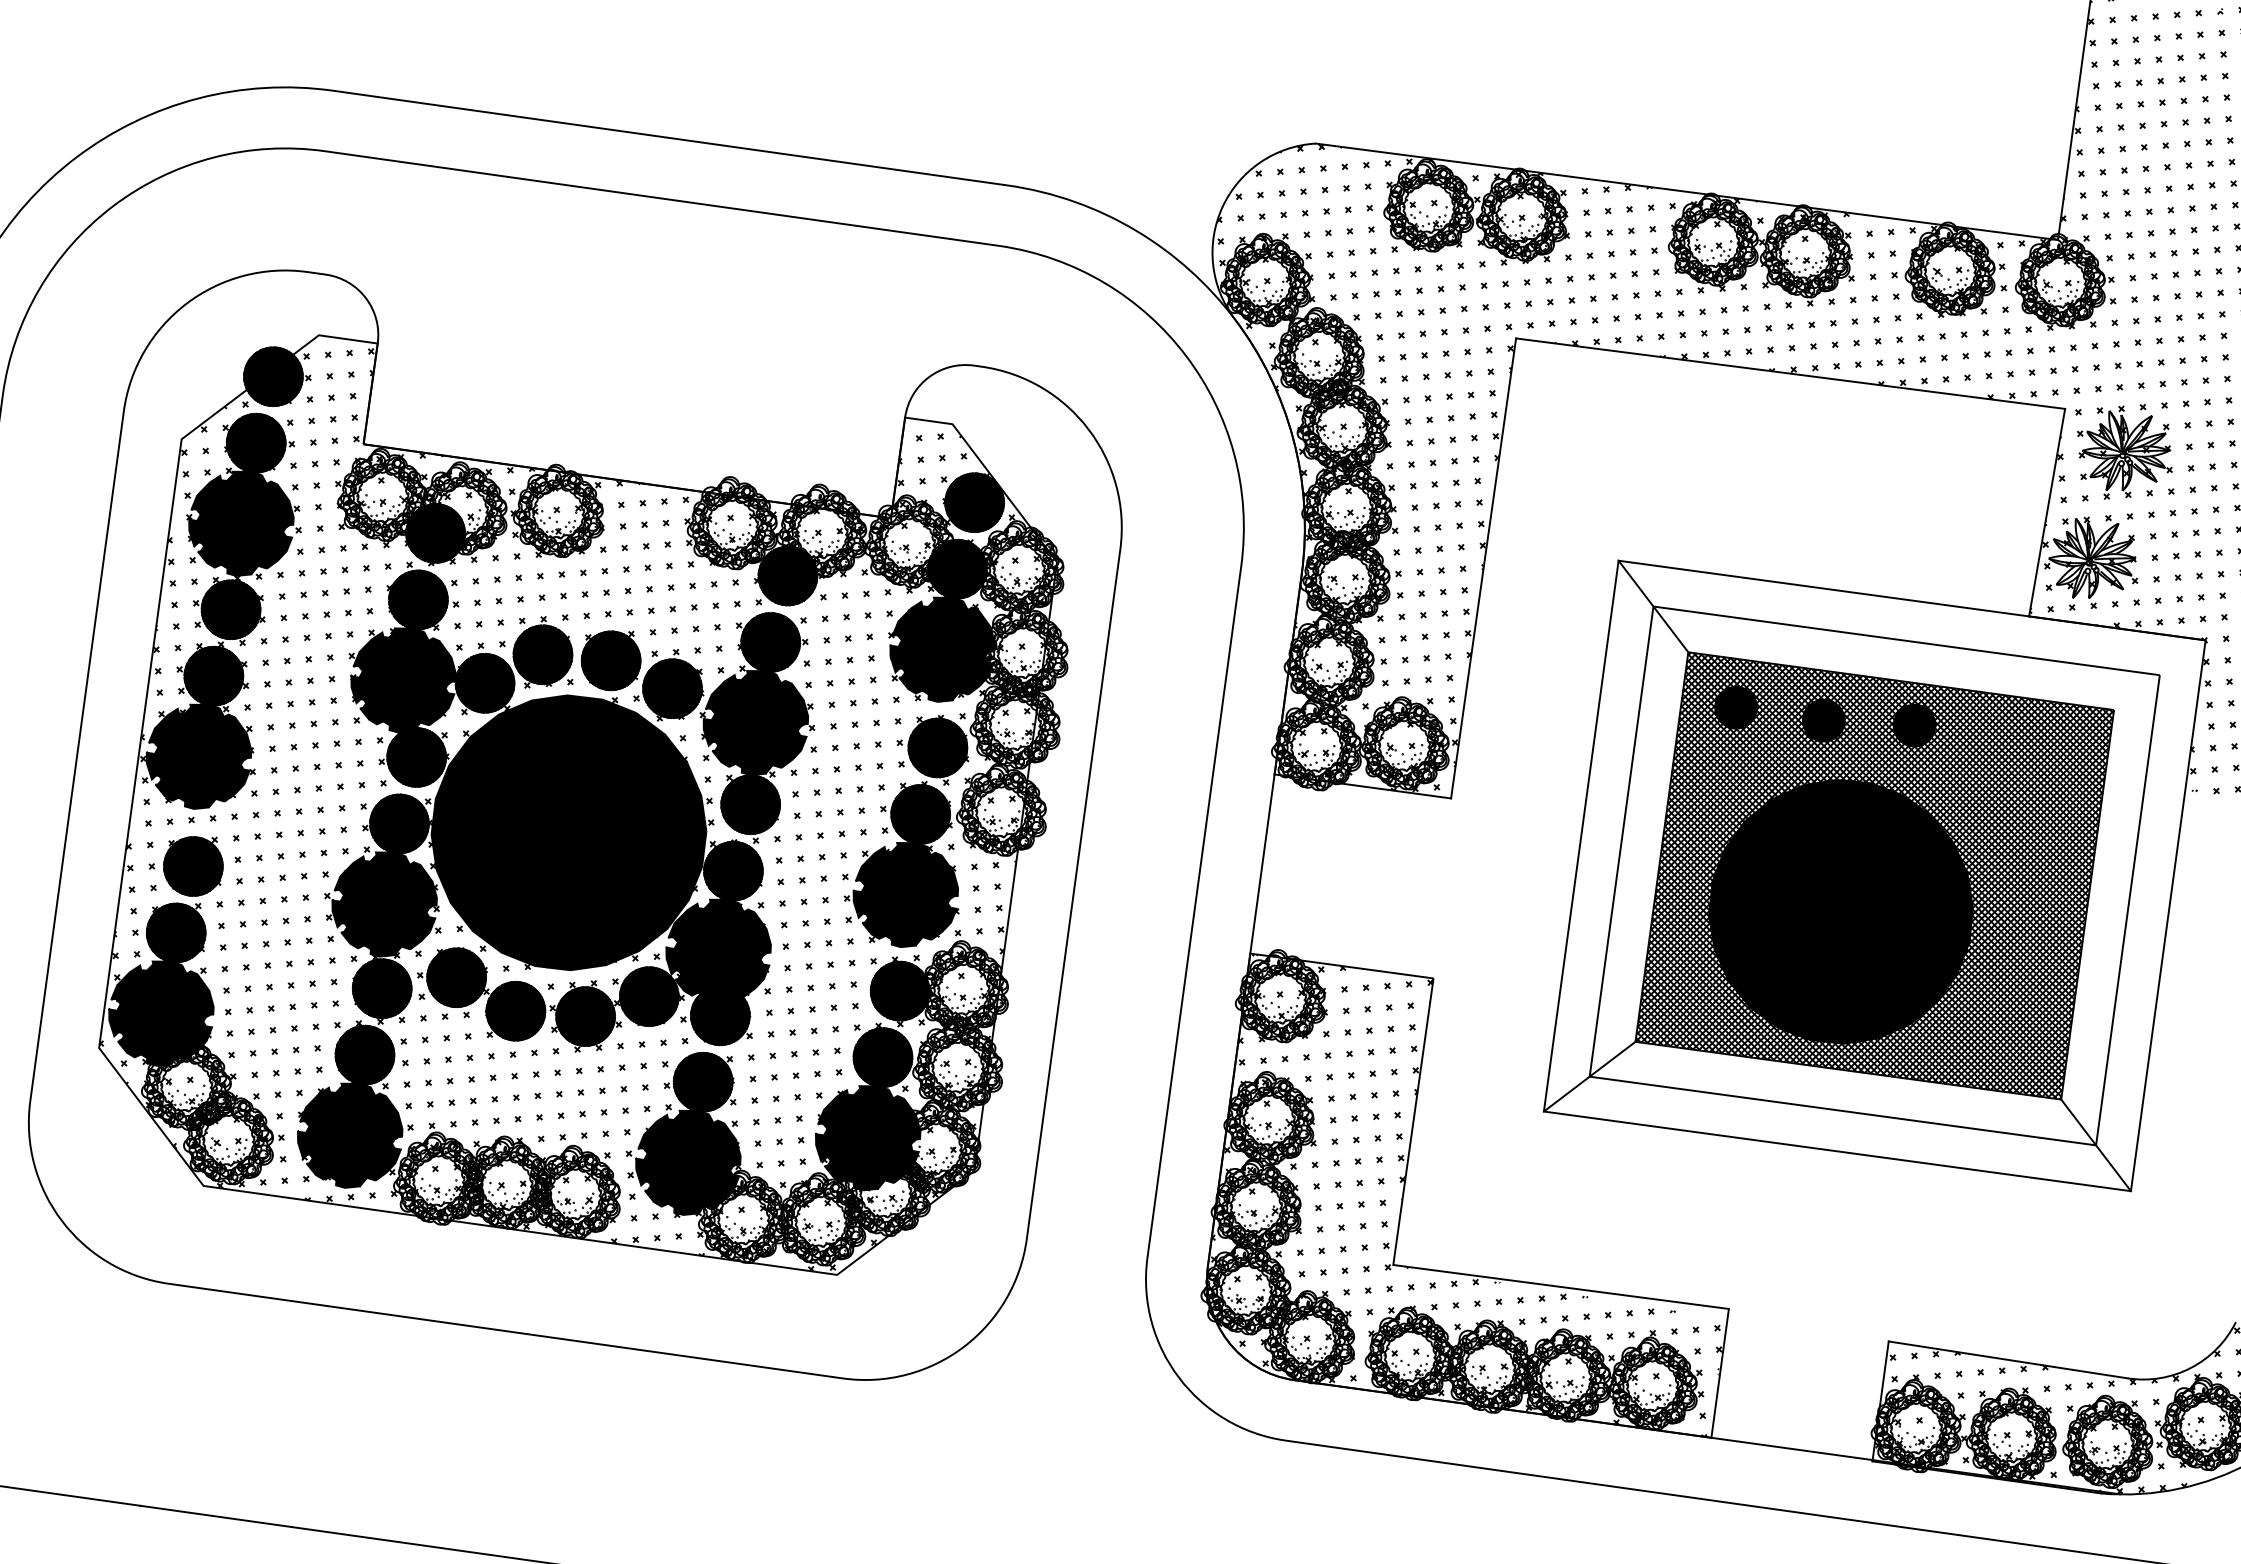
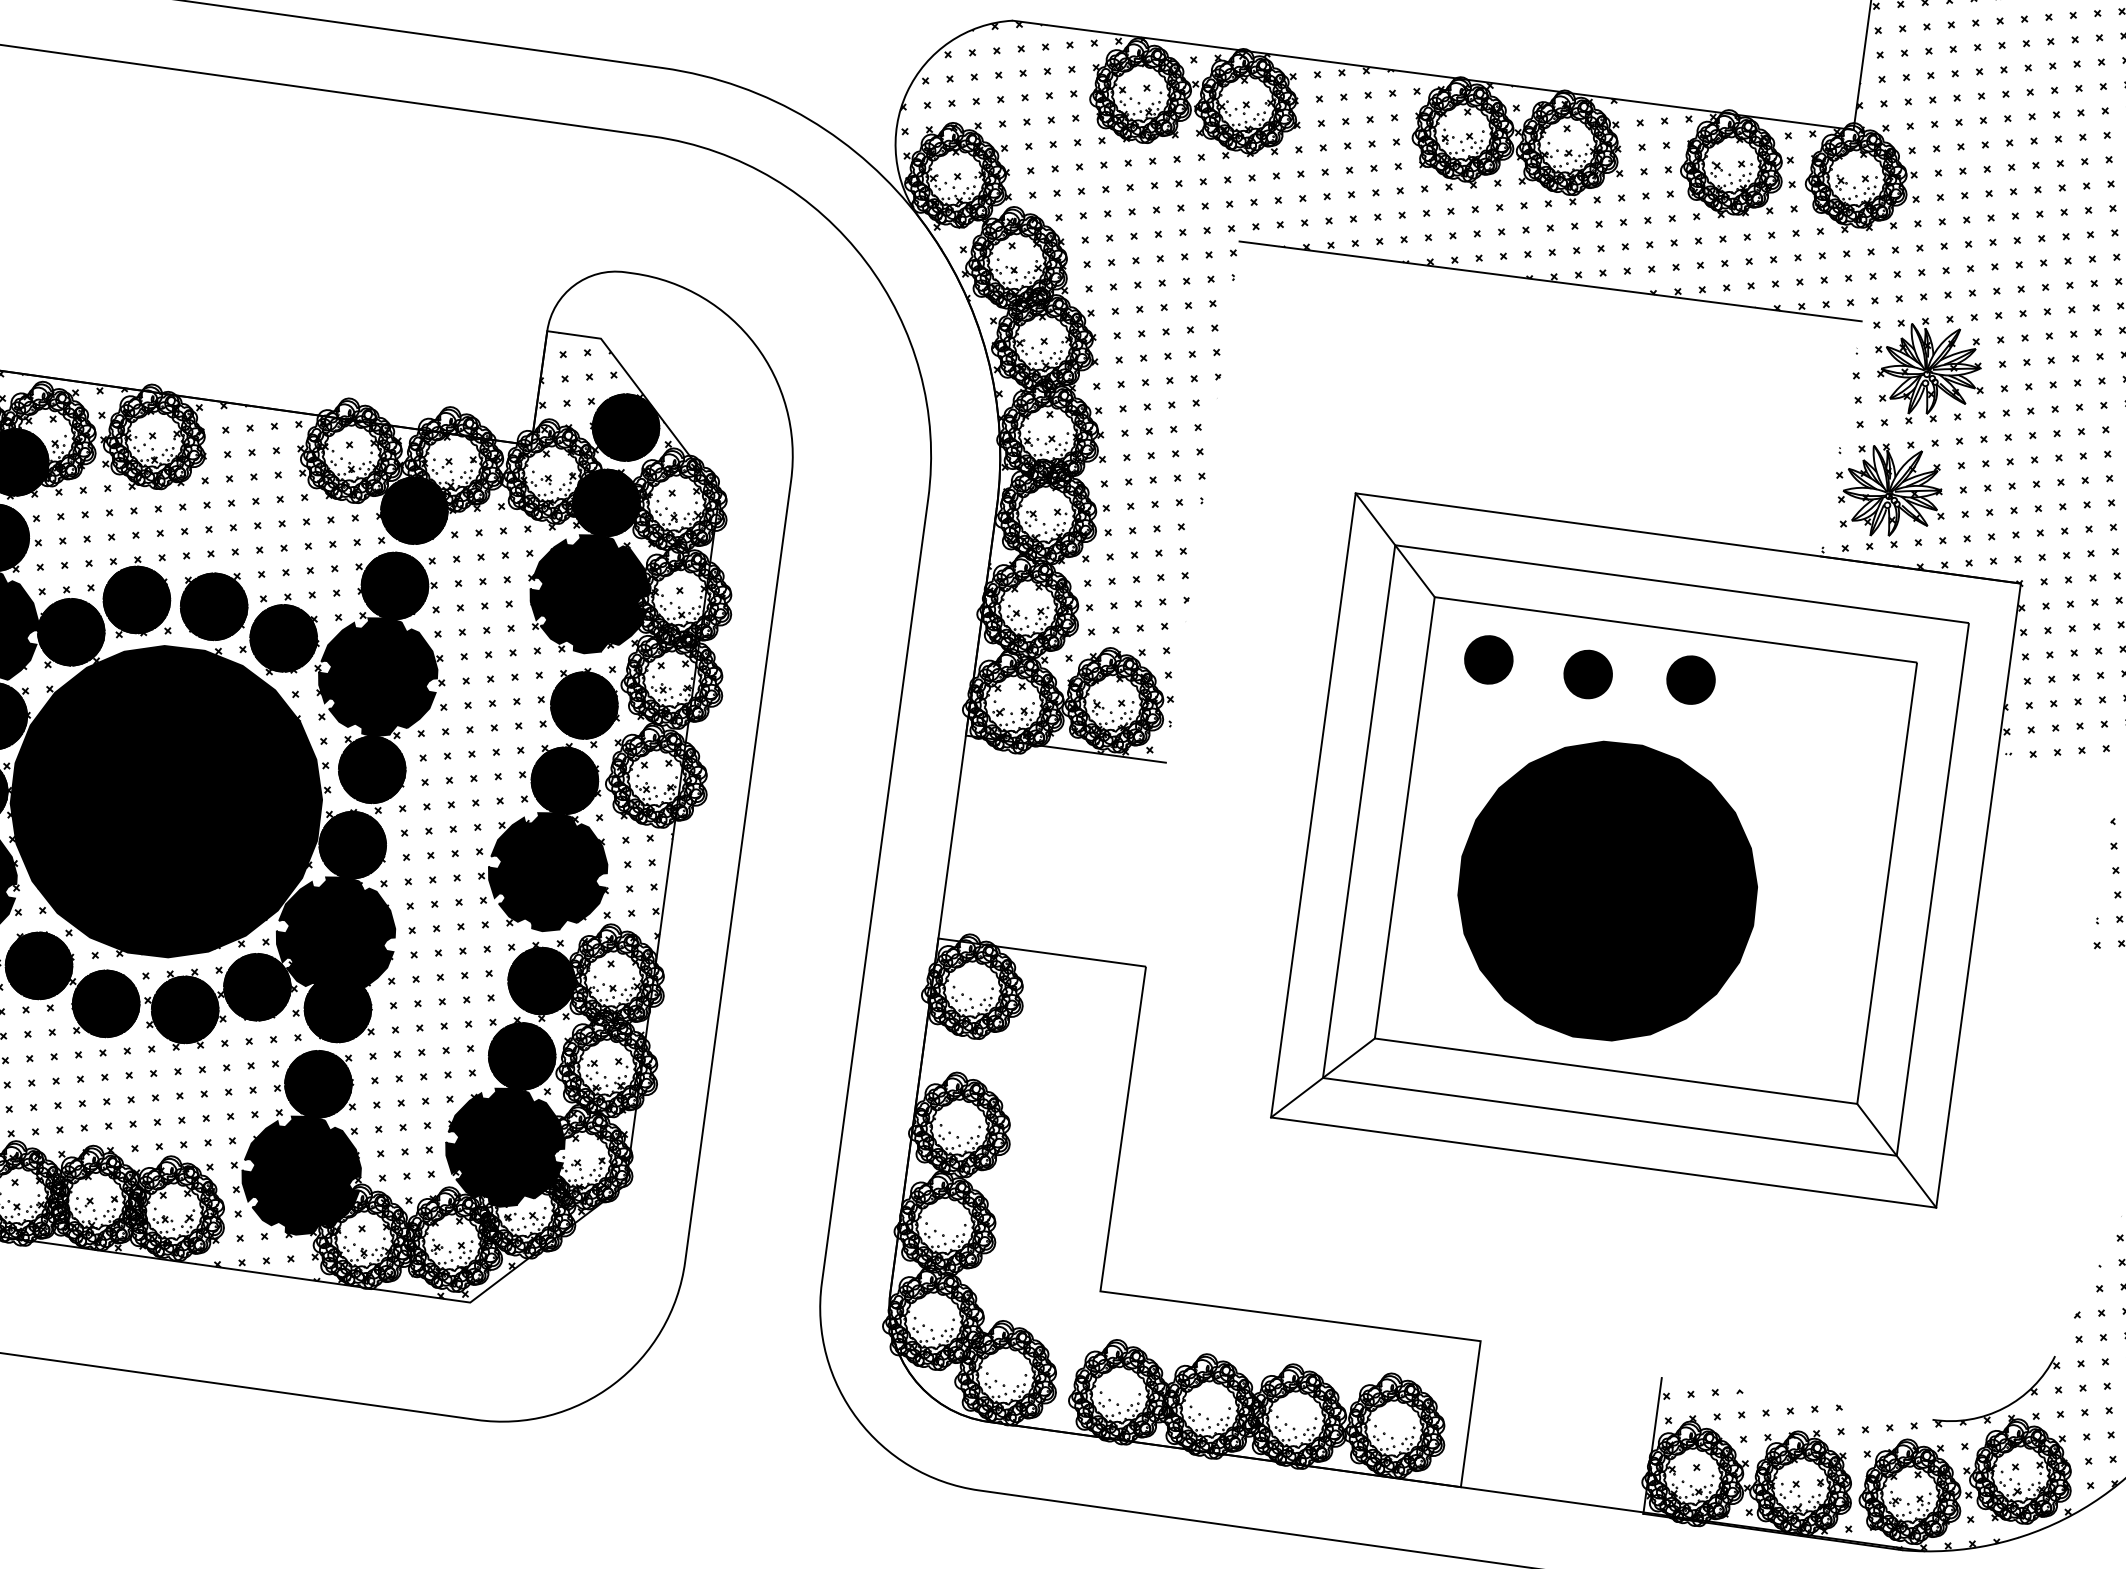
line: (2047, 512) -> (1841, 438), removed
line: (1483, 568) -> (1202, 502), removed
hatch: (1874, 875) -> (1645, 850), removed
hatch: (1466, 1195) -> (1183, 1212), removed
line: (2007, 1359) -> (1796, 1398), removed

